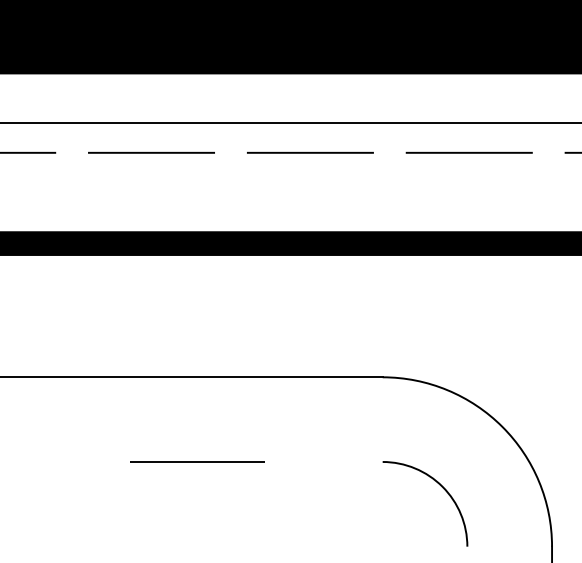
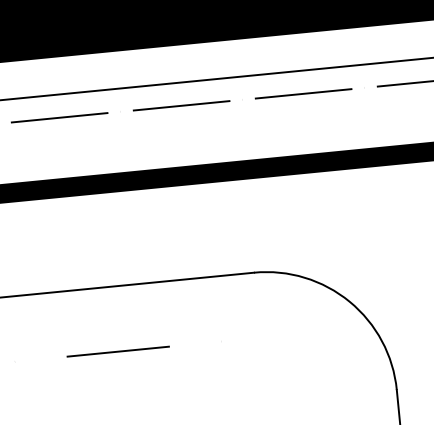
arc: (441, 487) -> (307, 352), removed

